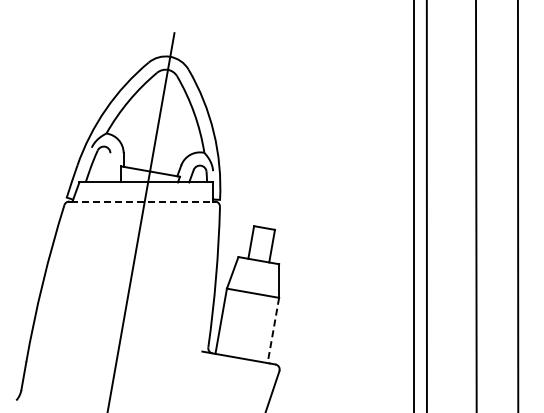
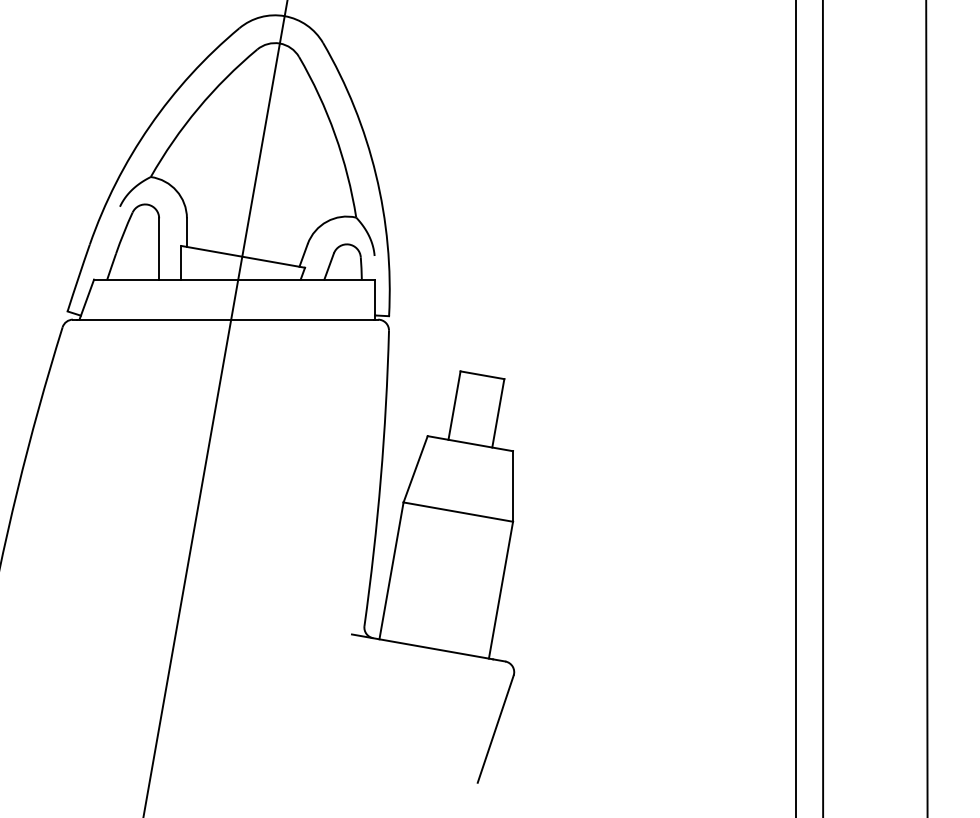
line: (110, 167) -> (159, 248), added
line: (142, 201) -> (226, 319), dashed -> solid
line: (273, 330) -> (501, 590), dashed -> solid

